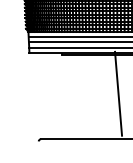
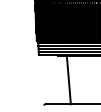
line: (117, 94) -> (68, 80), moved

